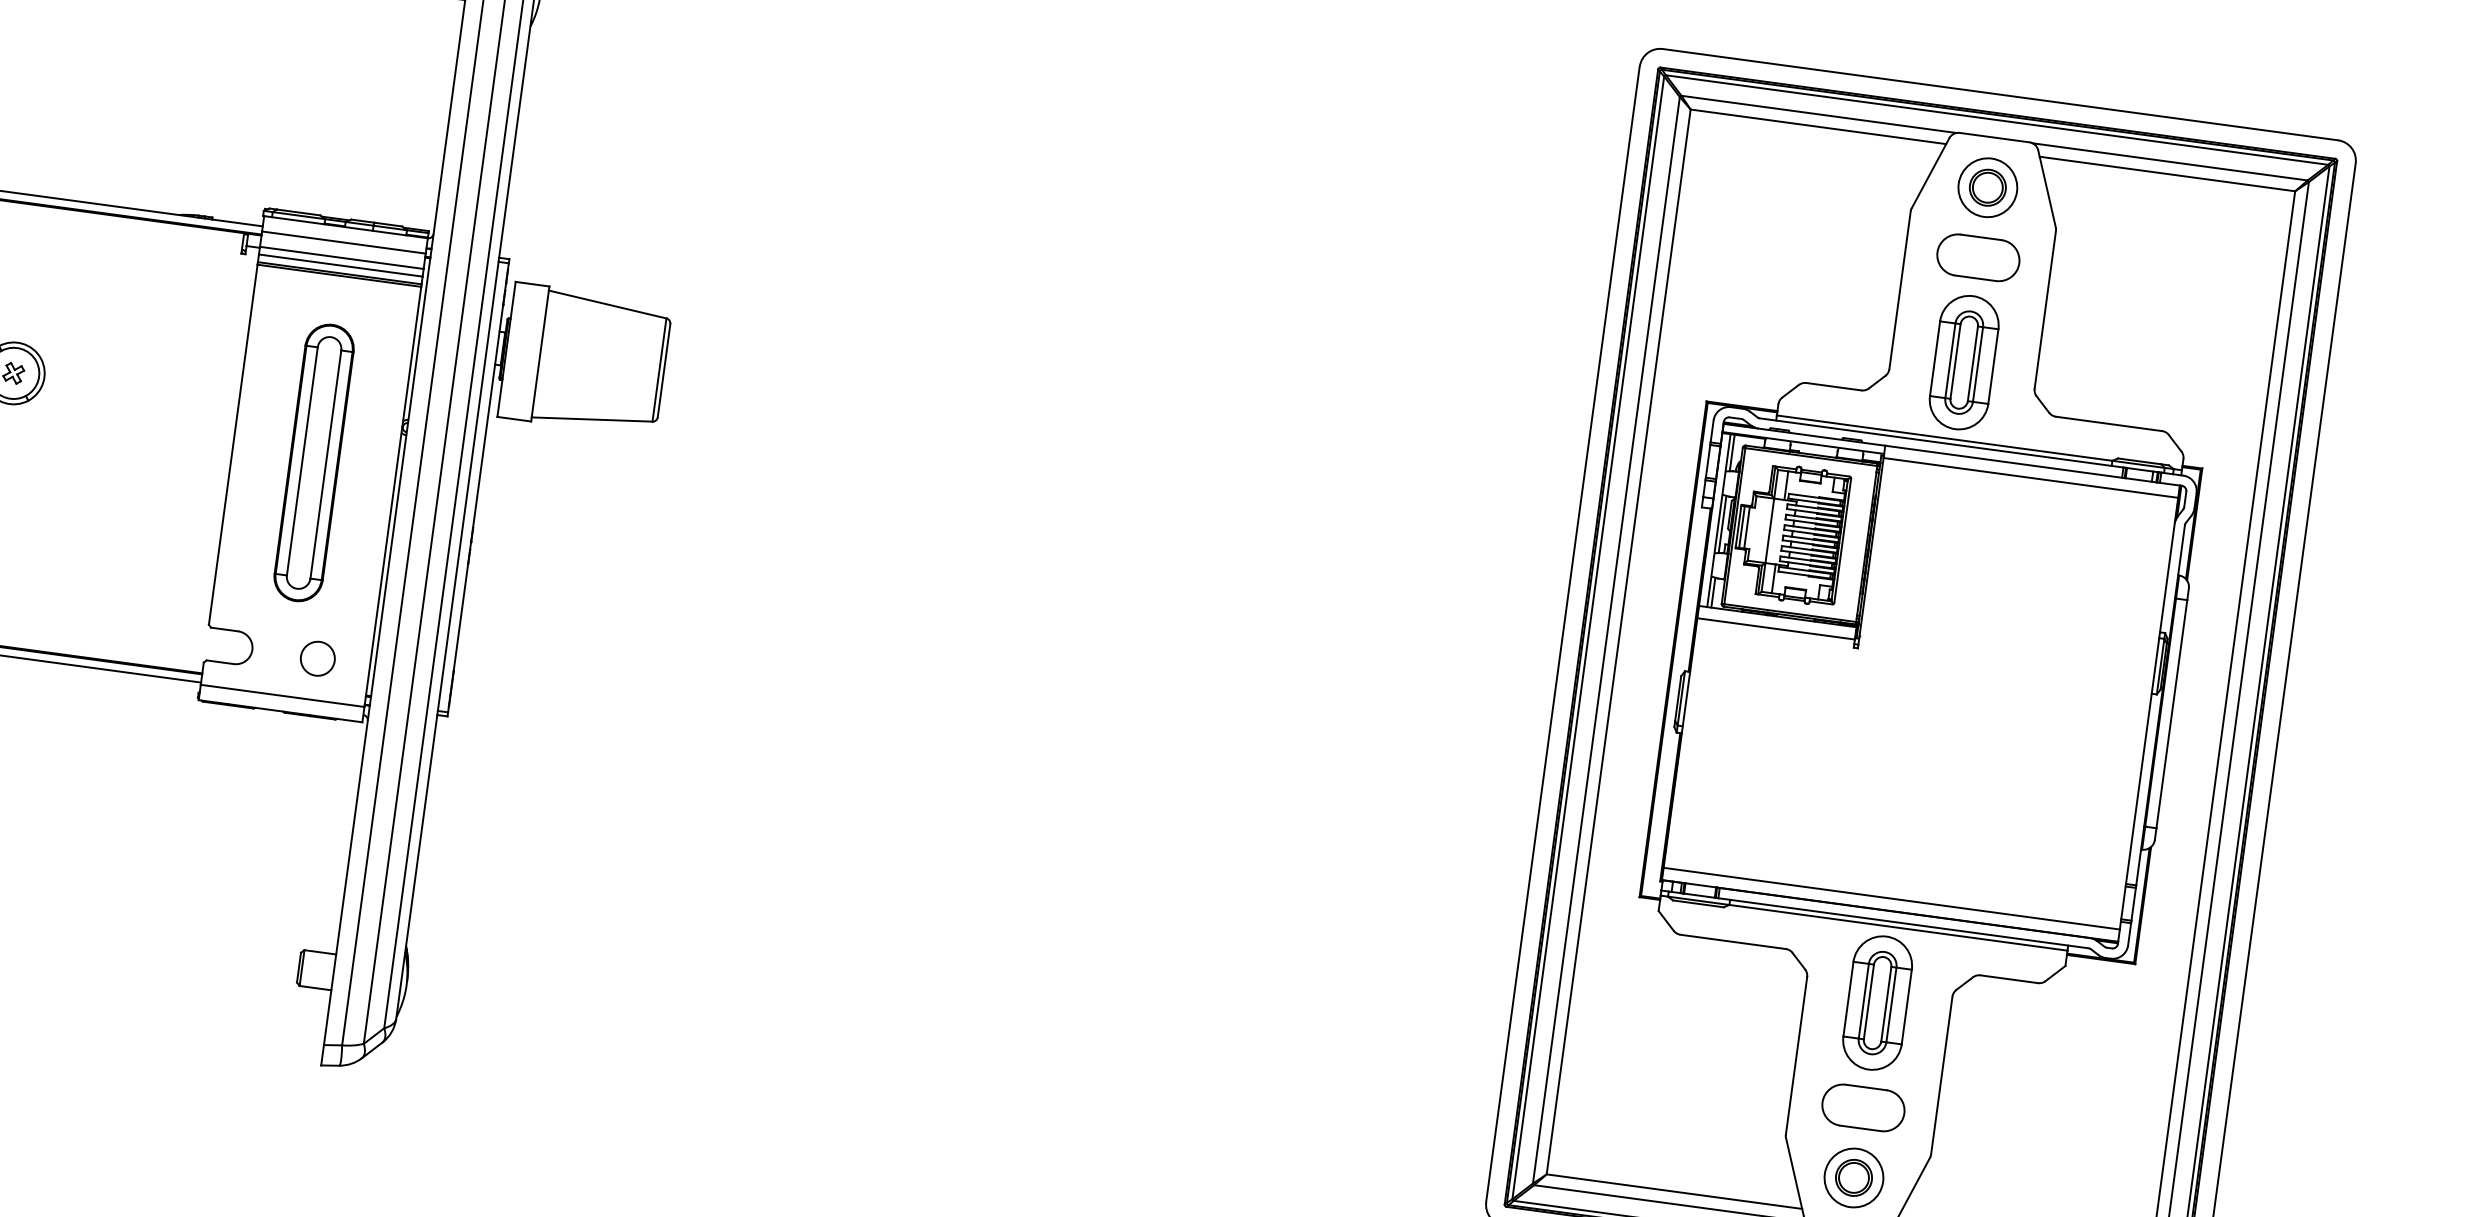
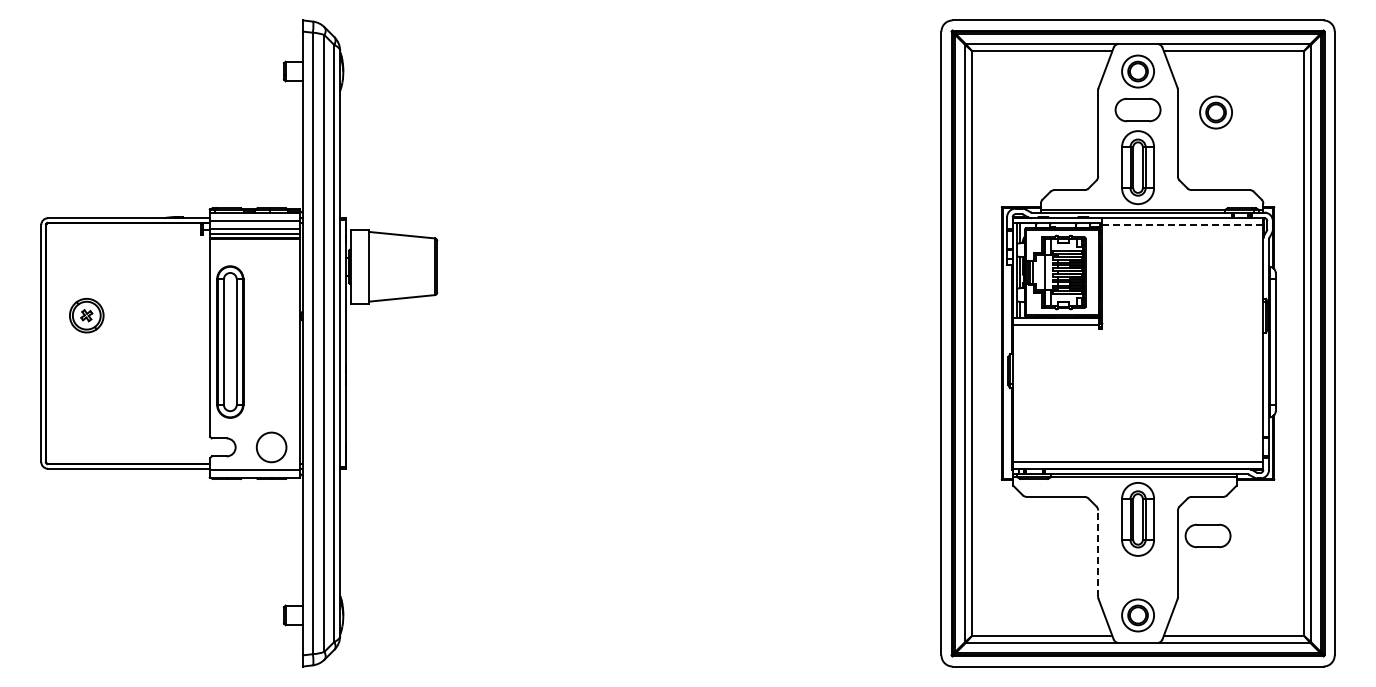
part: (2118, 281) -> (1215, 112), added
part: (314, 461) -> (230, 341), moved
line: (2031, 477) -> (1182, 224), solid -> dashed
circle: (317, 658) -> (271, 447), size x1.6
line: (1797, 1055) -> (1098, 553), solid -> dashed
part: (1862, 1106) -> (1207, 535), moved

